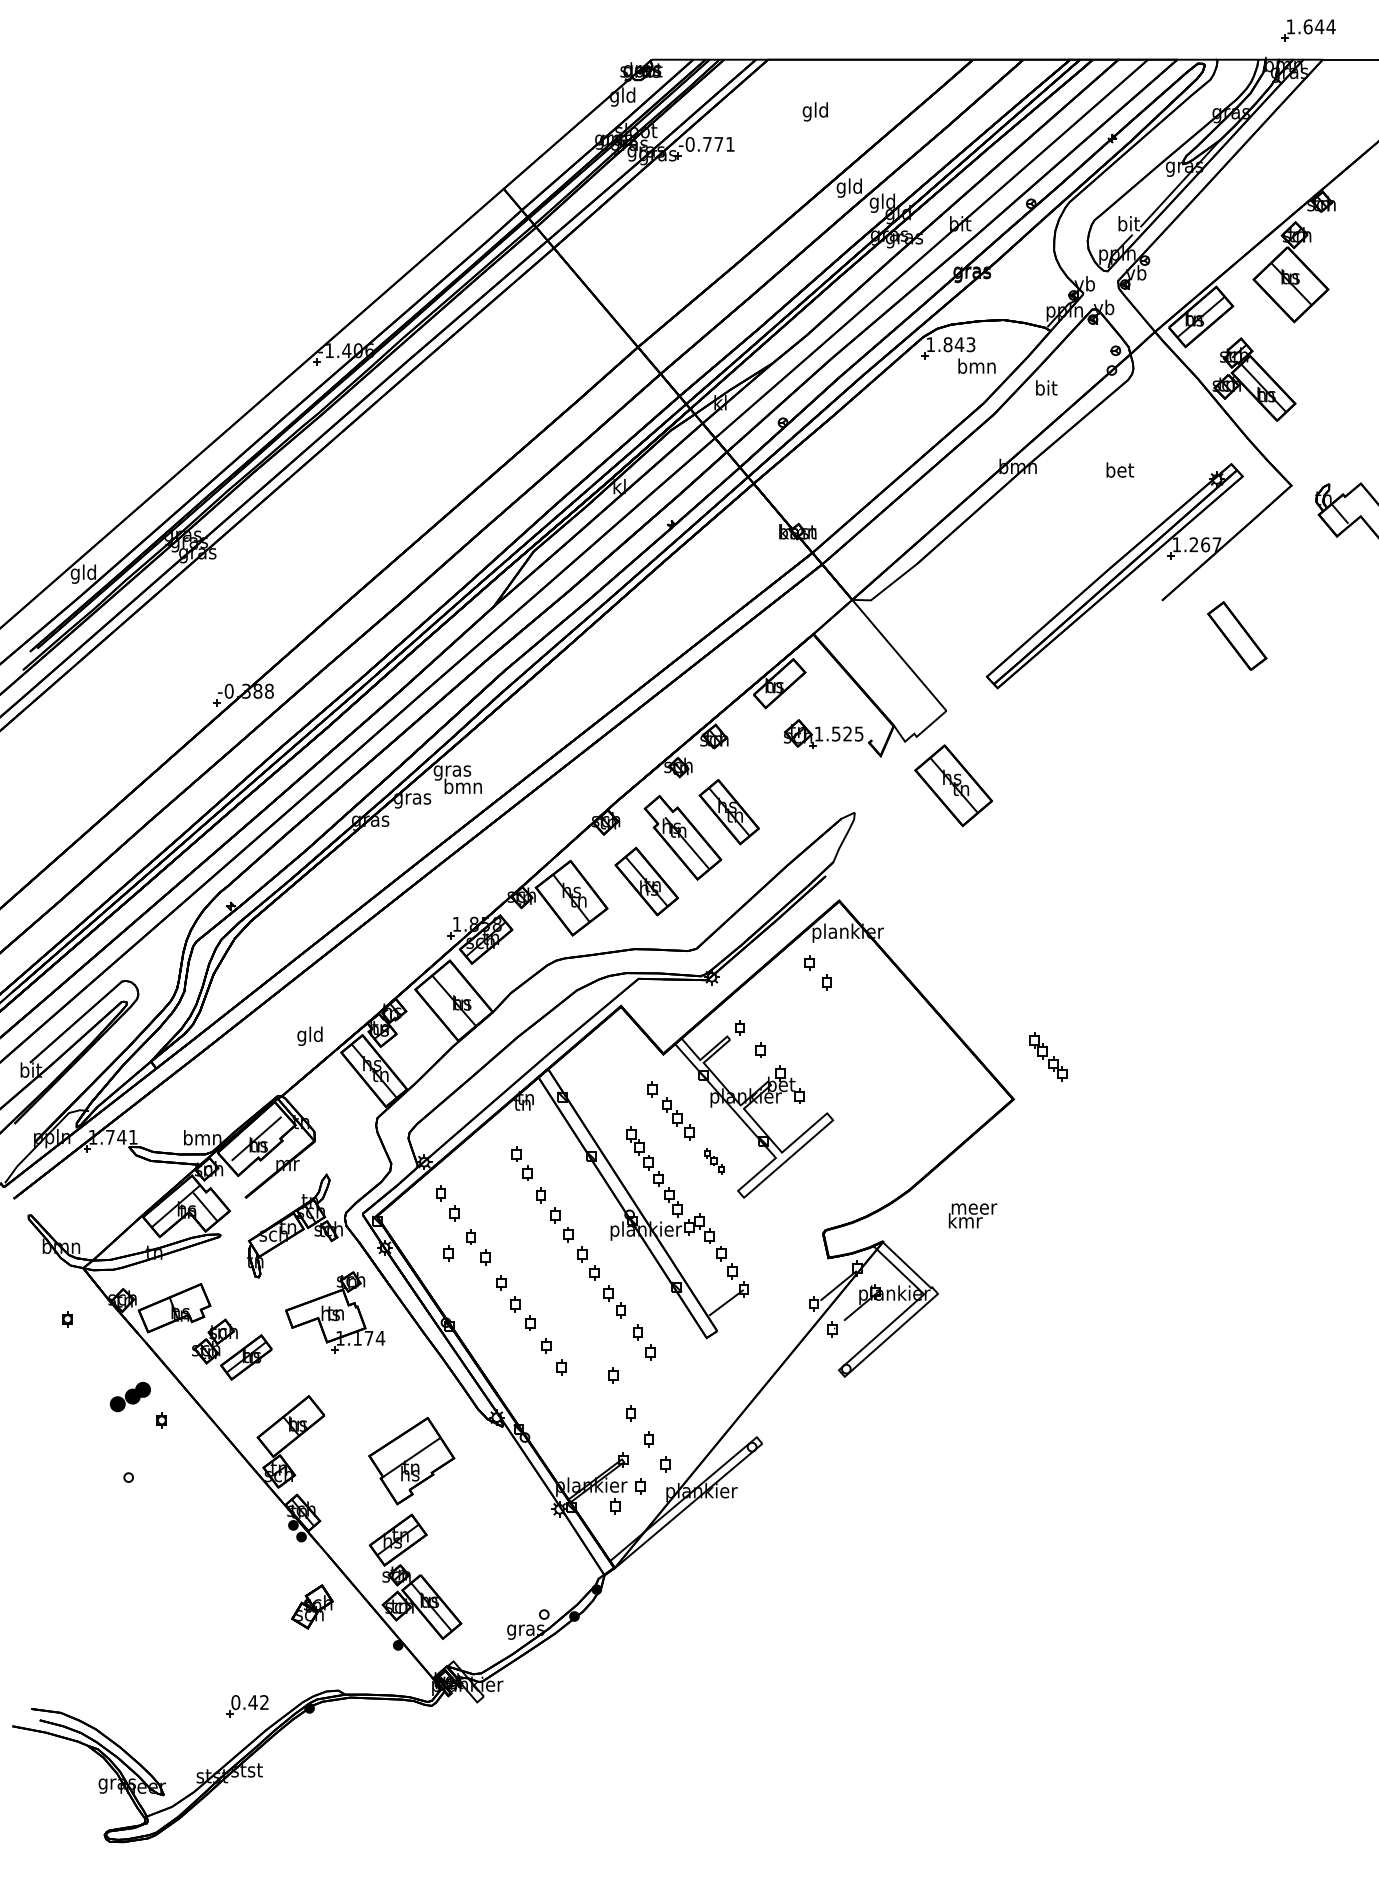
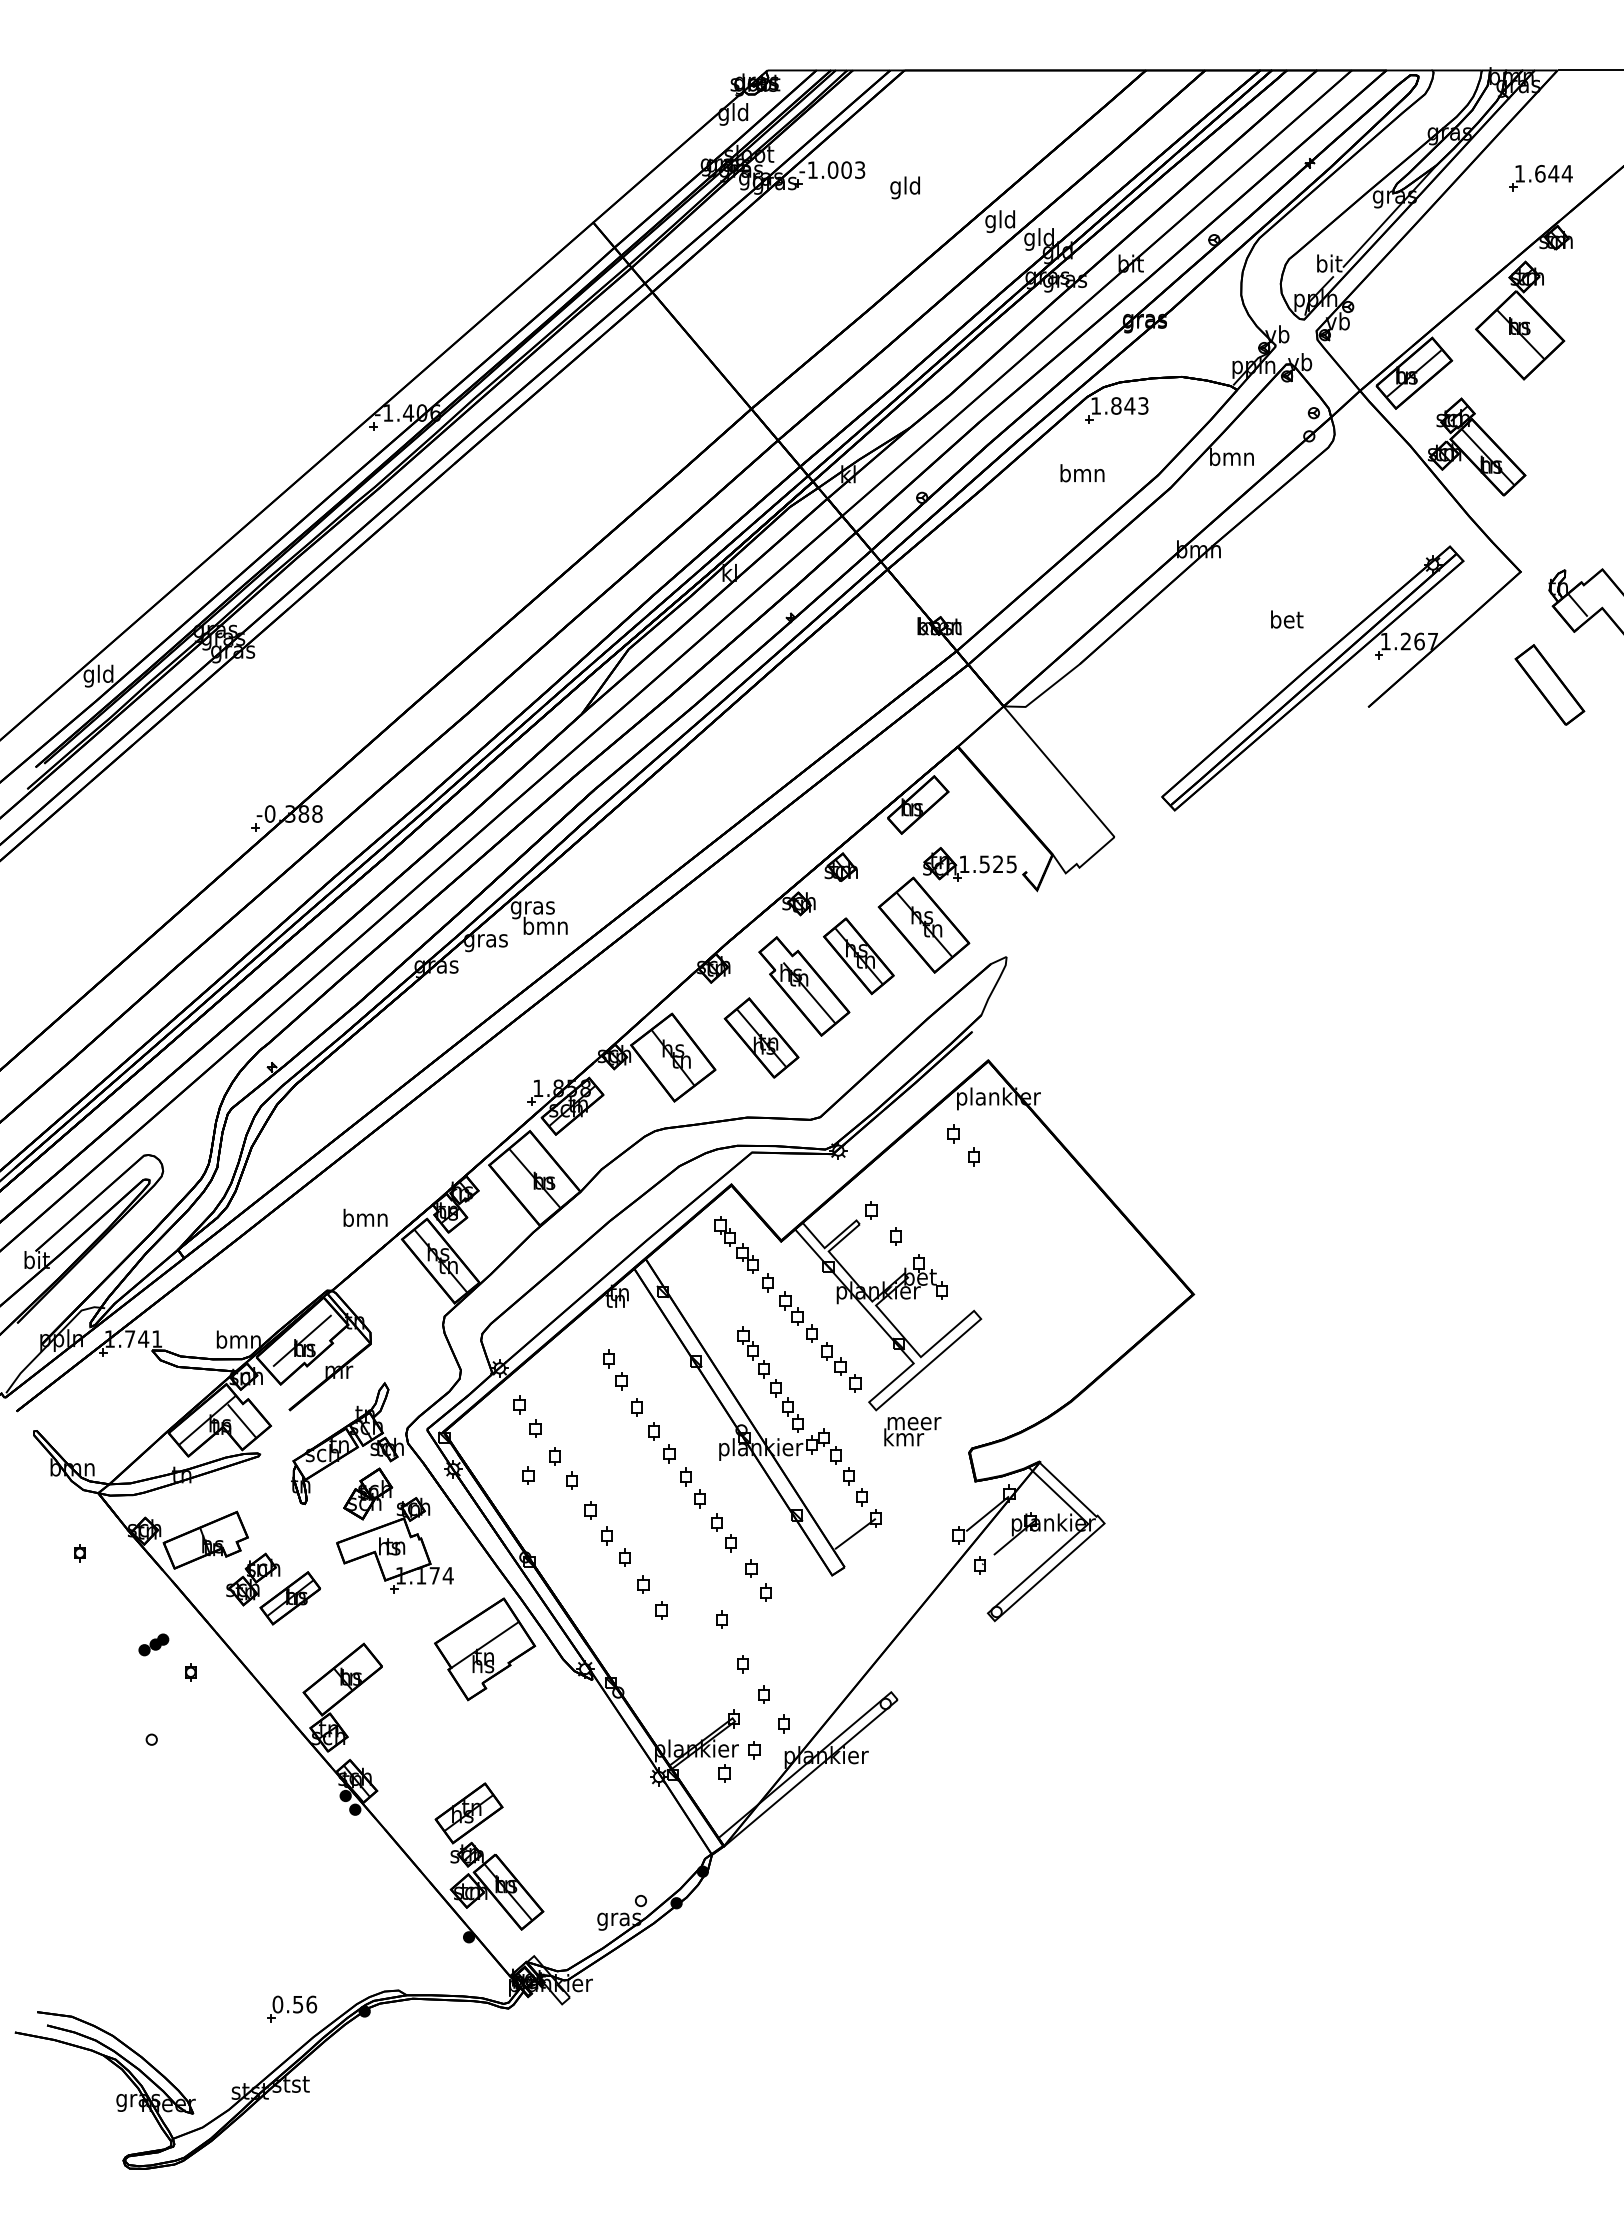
part: (1308, 30) -> (1540, 178), moved
text: (814, 111) -> (904, 187), moved
text: (710, 144) -> (836, 170), -0.771 -> -1.003
text: (977, 366) -> (1082, 473), moved
text: (1045, 387) -> (1231, 456), bit -> bmn
text: (1120, 470) -> (1287, 619), moved
part: (1236, 635) -> (1549, 684), moved
part: (953, 785) -> (923, 924), moved
text: (310, 1035) -> (365, 1219), gld -> bmn
part: (1048, 1056) -> (736, 1244), moved
part: (714, 1161) -> (841, 1367), size x1.67
text: (972, 1215) -> (912, 1431), moved
part: (130, 1396) -> (153, 1644), size x0.62
part: (412, 1461) -> (485, 1649), moved
part: (312, 1606) -> (368, 1493), moved
text: (258, 1702) -> (304, 2004), 0.42 -> 0.56

